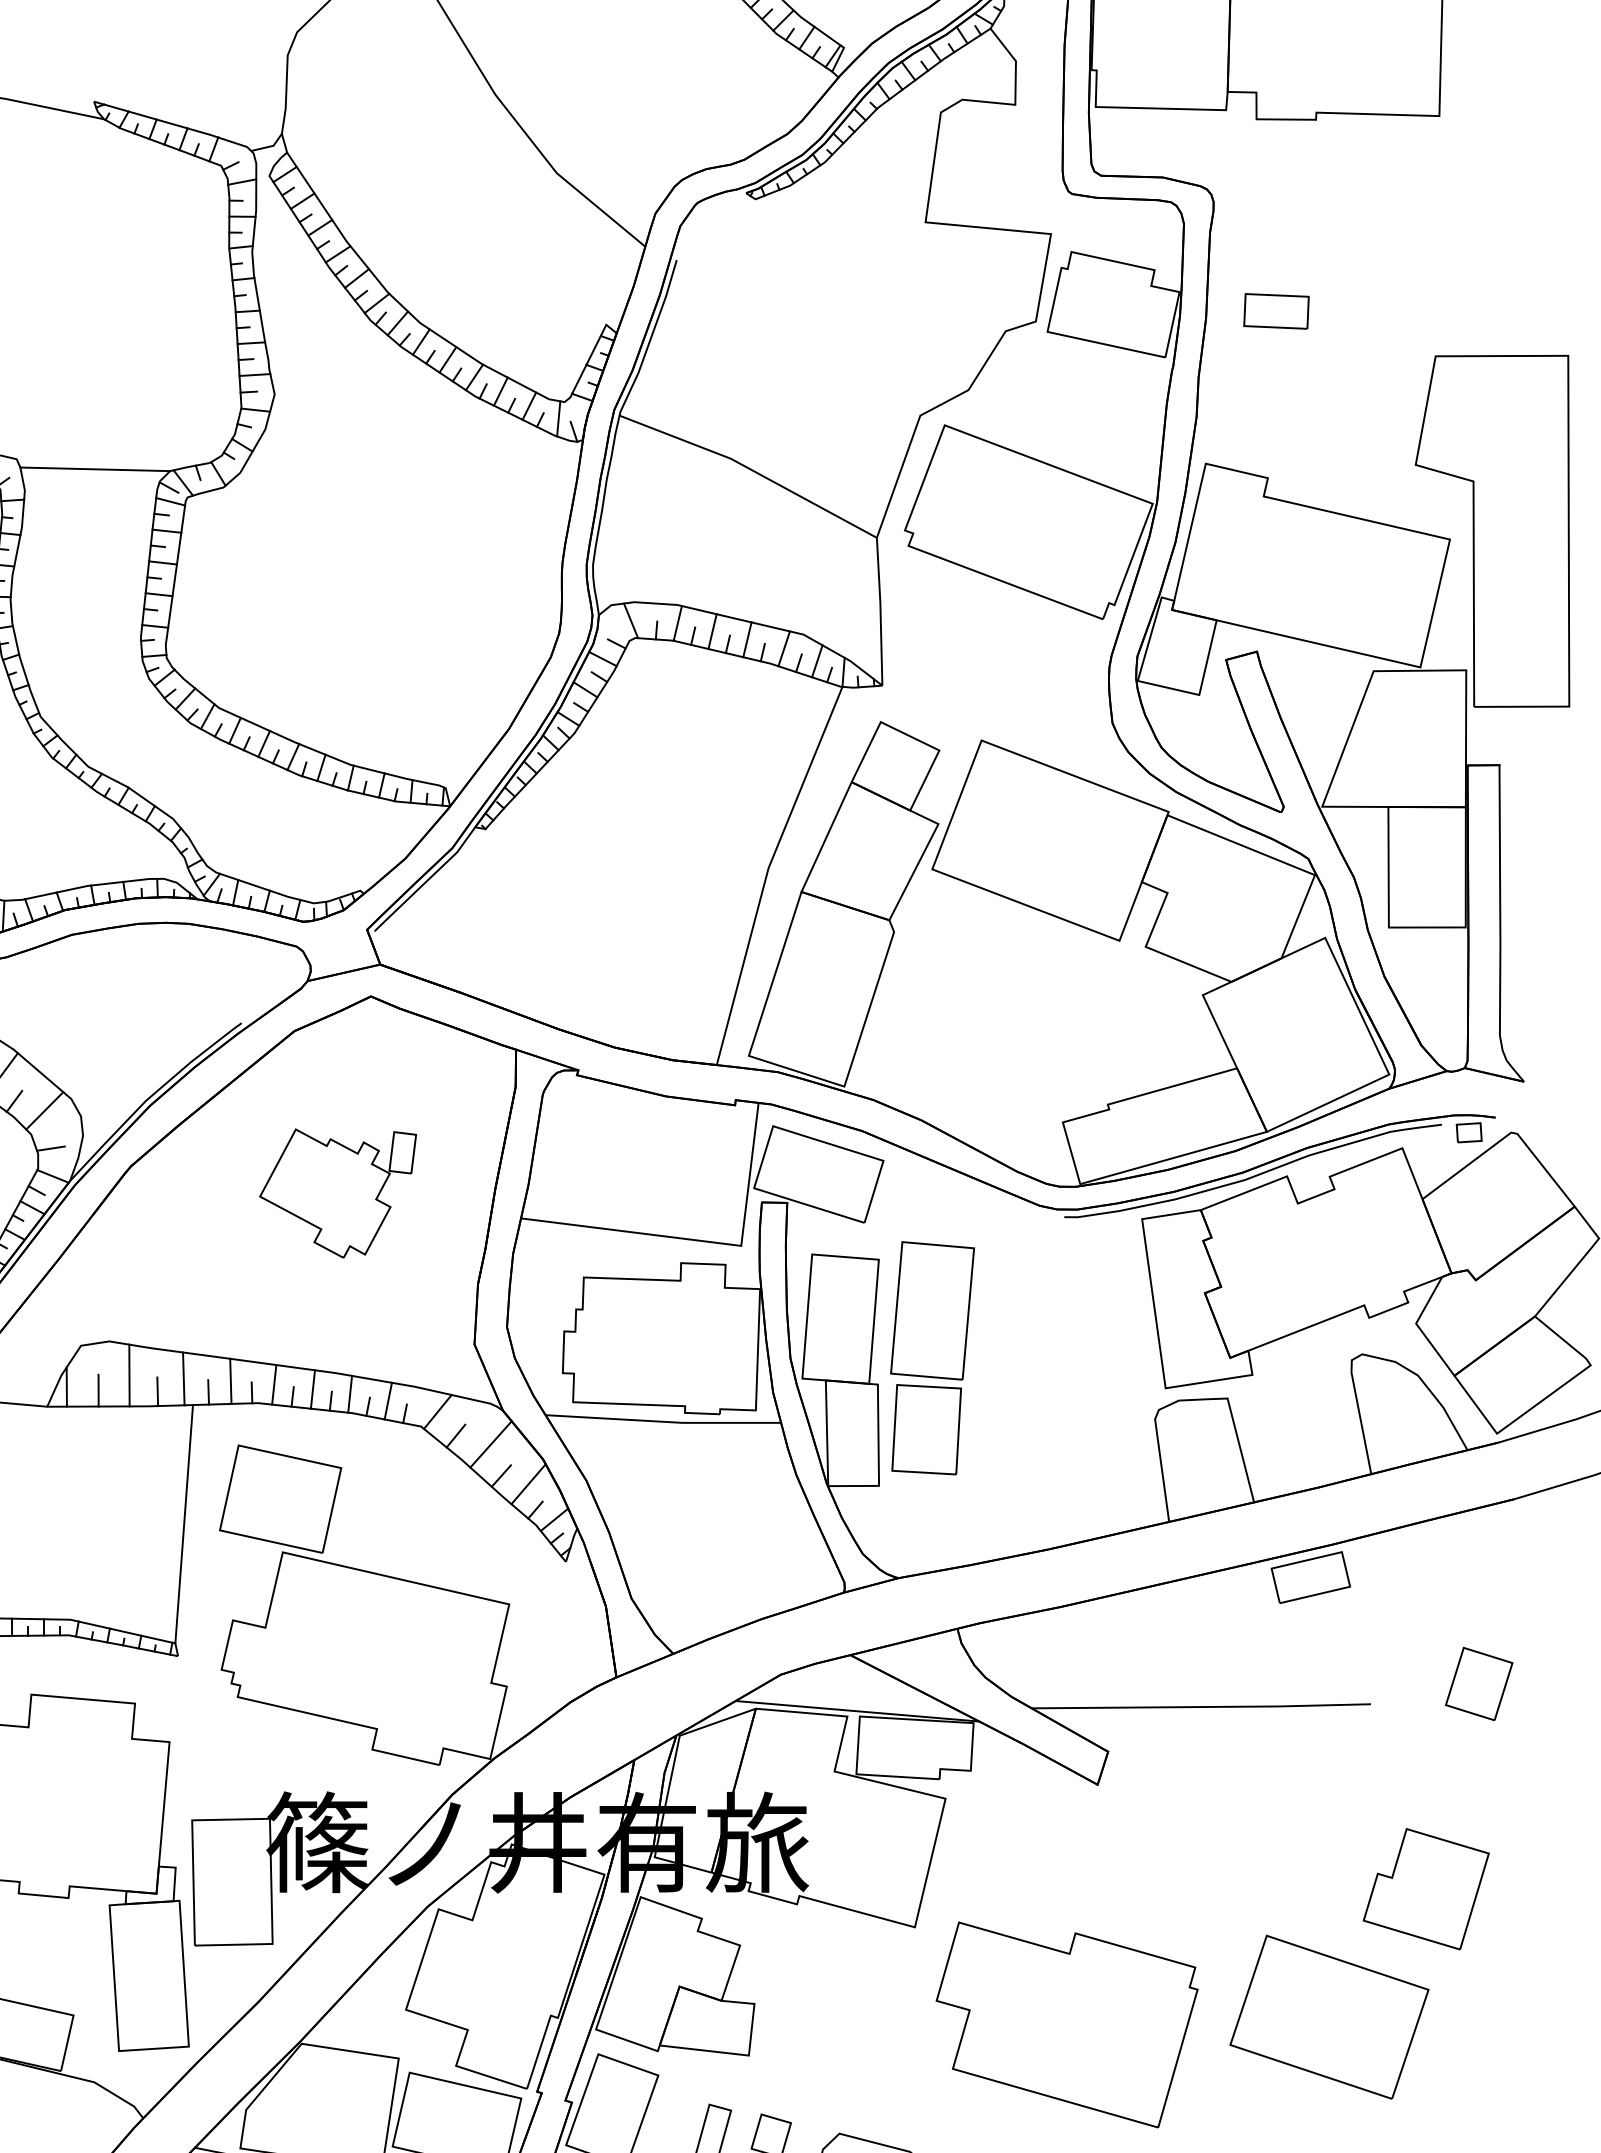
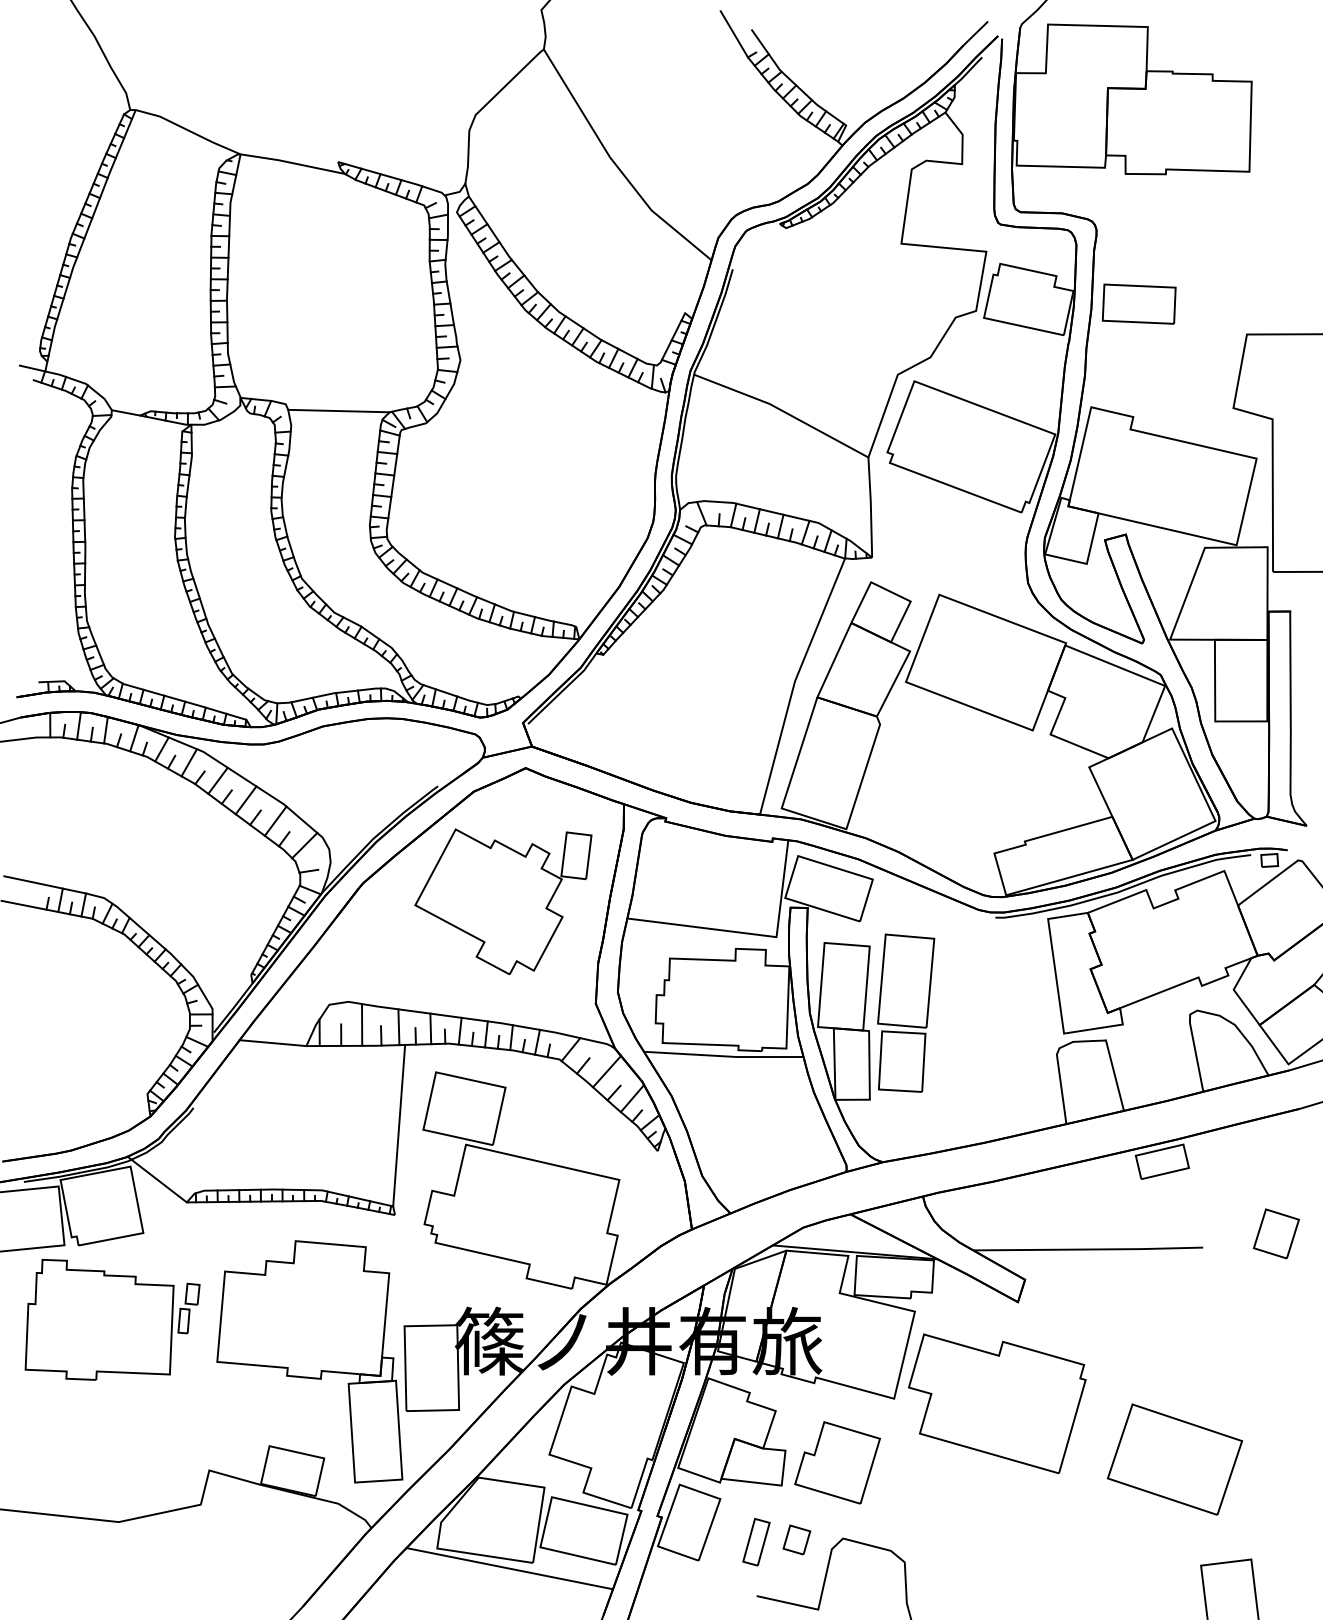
part: (1275, 310) -> (1138, 303), size x1.67
part: (338, 1193) -> (503, 901), size x1.67
part: (1426, 1888) -> (837, 1462), moved
part: (1067, 2024) -> (997, 1403), moved

